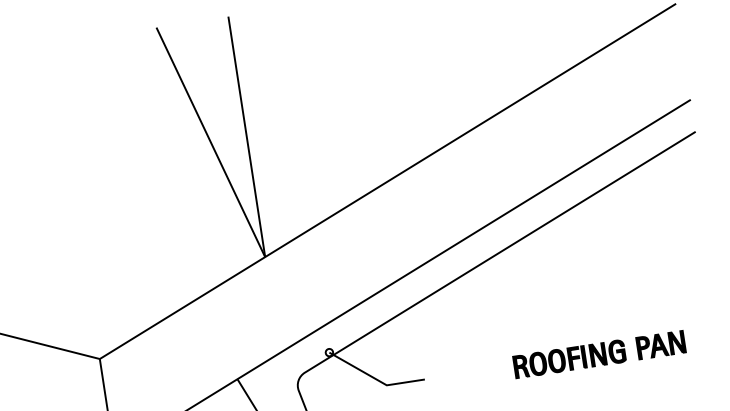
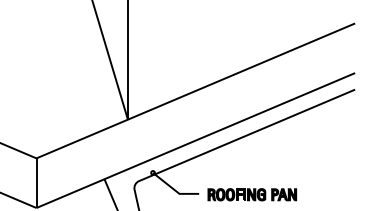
part: (599, 353) -> (252, 194), moved

